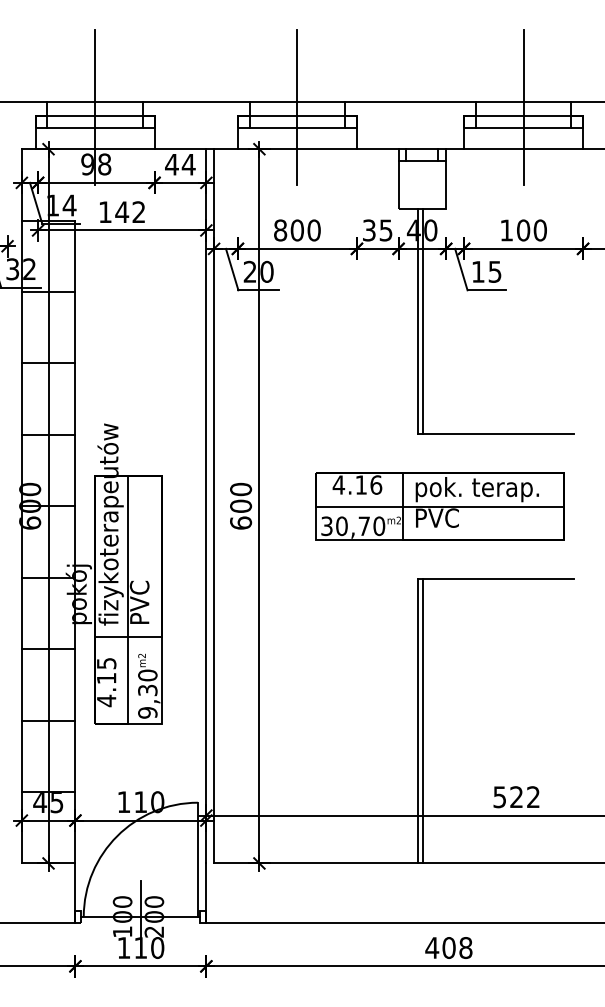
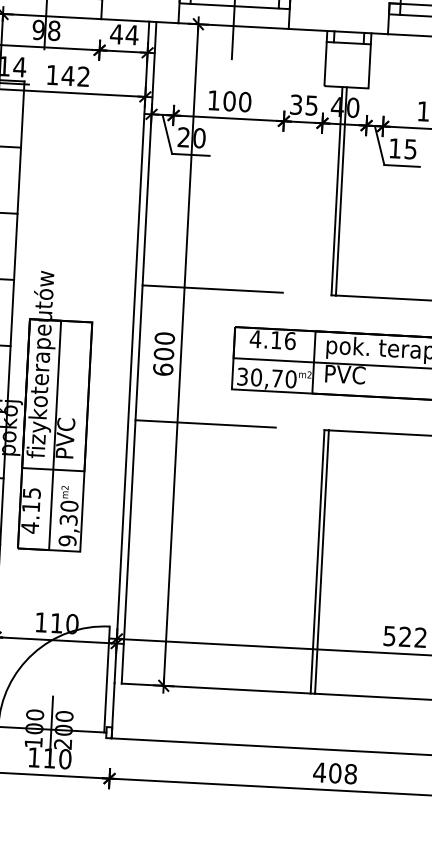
text: (280, 230) -> (213, 100), 800 -> 100
line: (289, 433) -> (212, 289), added
line: (289, 579) -> (205, 424), added

